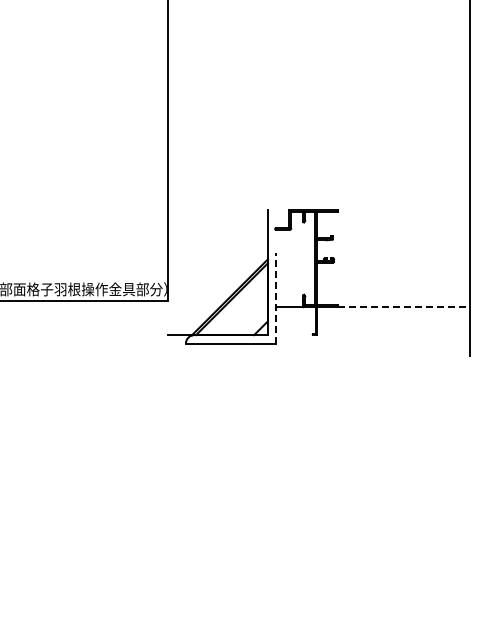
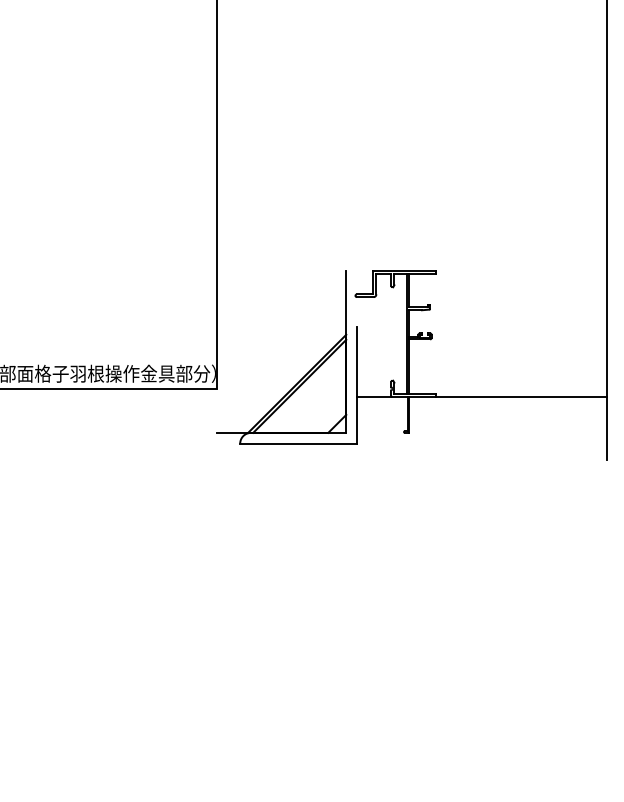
line: (276, 297) -> (357, 384), dashed -> solid
line: (404, 307) -> (522, 397), dashed -> solid

